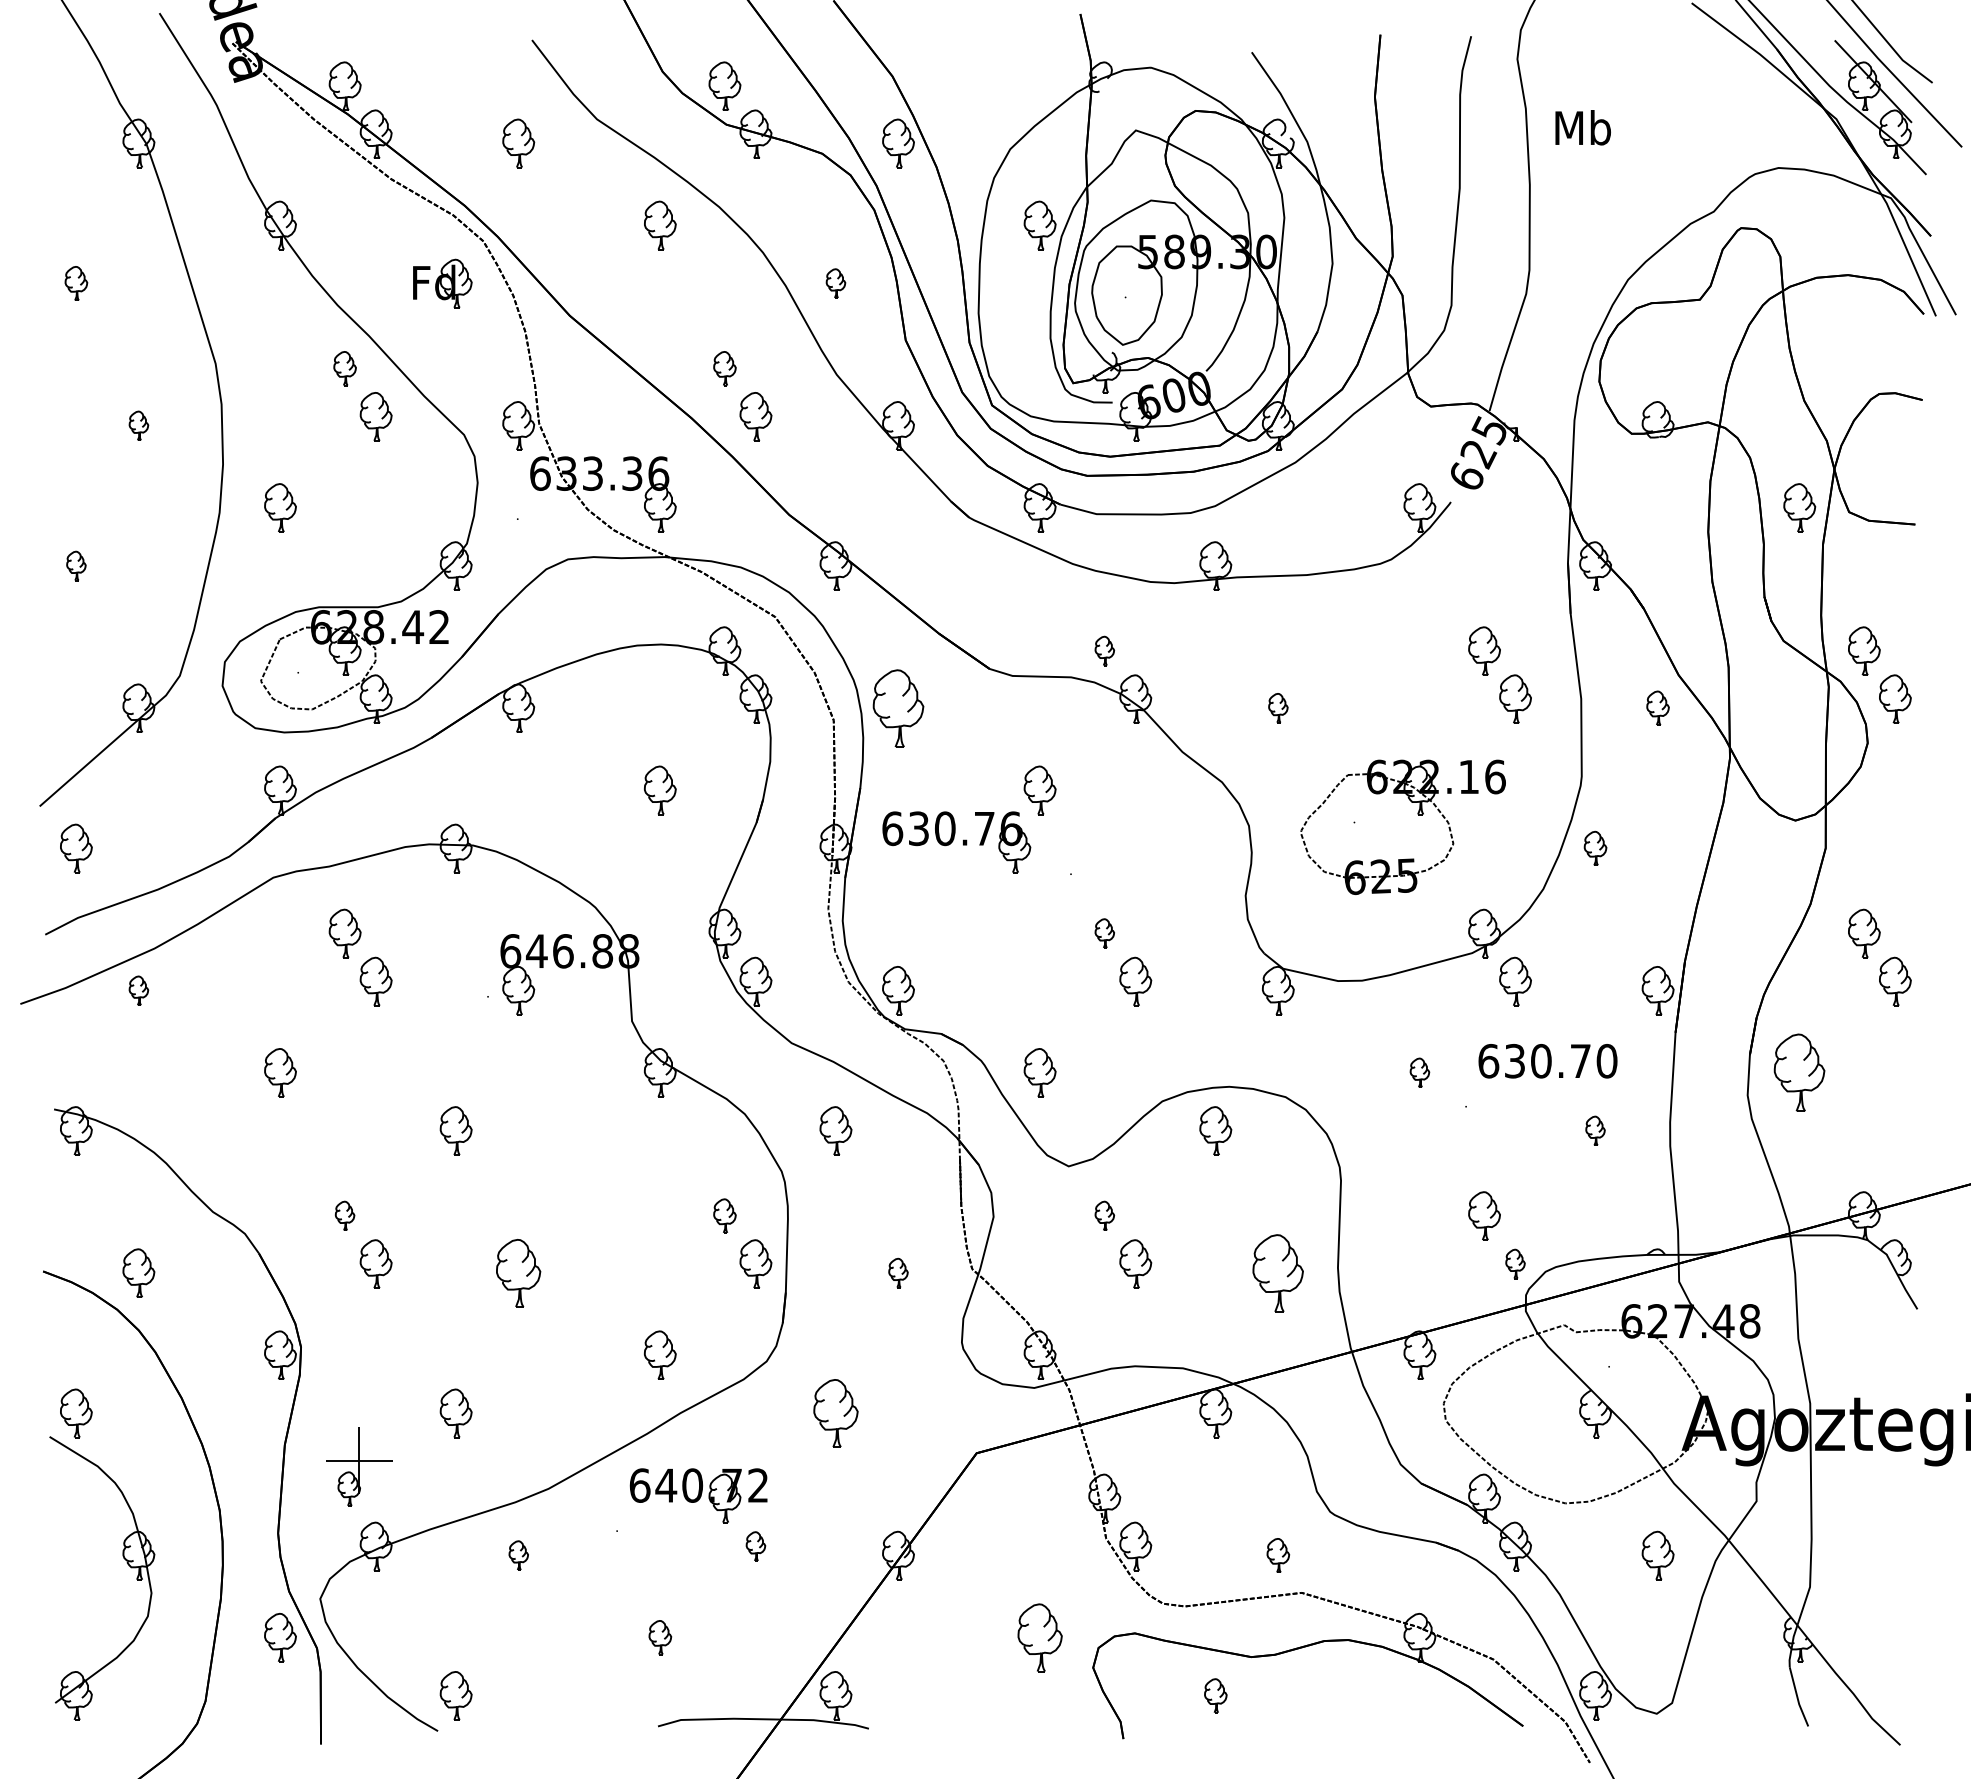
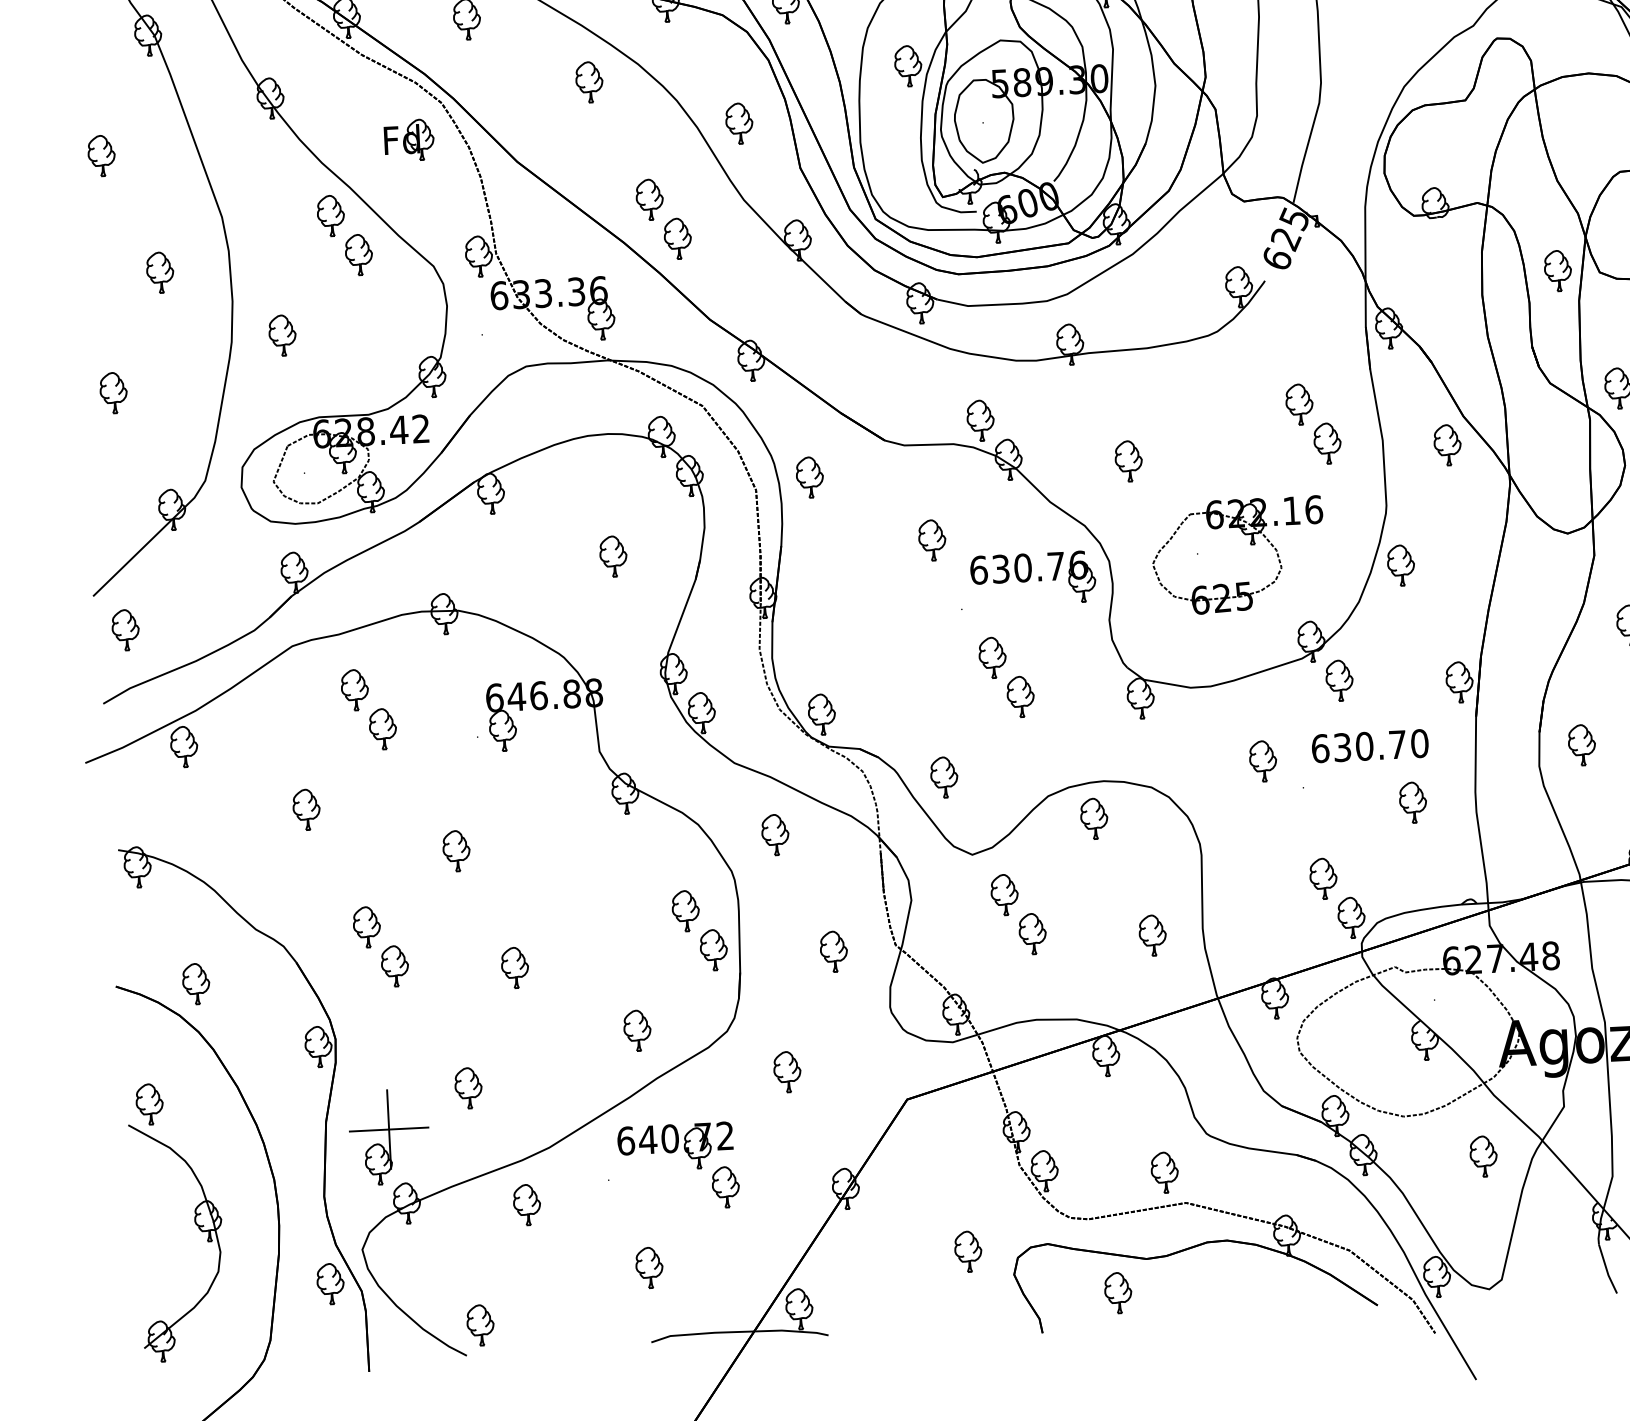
part: (76, 283) -> (101, 155), size x1.43
part: (835, 283) -> (739, 123), size x1.67
part: (344, 368) -> (330, 215), size x1.43
part: (724, 368) -> (649, 199), size x1.43
part: (138, 425) -> (159, 272), size x1.67
part: (76, 565) -> (113, 392), size x1.67
part: (1104, 650) -> (980, 420), size x1.67
part: (898, 707) -> (809, 476), size x0.62
part: (1278, 707) -> (1128, 460), size x1.67
part: (1657, 707) -> (1447, 444), size x1.43
part: (956, 842) -> (1033, 579), moved
part: (1595, 848) -> (1401, 565), size x1.43
part: (1104, 933) -> (992, 657), size x1.67
part: (138, 990) -> (183, 746), size x1.67
part: (1419, 1072) -> (1262, 761), size x1.67
part: (1799, 1072) -> (1581, 744), size x0.62
part: (1595, 1130) -> (1413, 802), size x1.67
part: (344, 1215) -> (366, 926), size x1.67
part: (724, 1215) -> (685, 910), size x1.43
part: (1104, 1215) -> (1004, 894), size x1.67
part: (1515, 1263) -> (1351, 917), size x1.67
part: (518, 1272) -> (514, 967), size x0.71
part: (898, 1272) -> (833, 951), size x1.67
part: (1278, 1272) -> (1152, 934), size x0.62
part: (835, 1413) -> (787, 1072), size x0.71
part: (358, 1466) -> (388, 1136), size x1.43
part: (755, 1546) -> (725, 1187), size x1.67
part: (518, 1555) -> (526, 1204), size x1.67
part: (1278, 1555) -> (1165, 1172), size x1.43
part: (660, 1637) -> (649, 1267), size x1.43
part: (1039, 1637) -> (967, 1251), size x0.71
part: (1215, 1695) -> (1118, 1292), size x1.43

